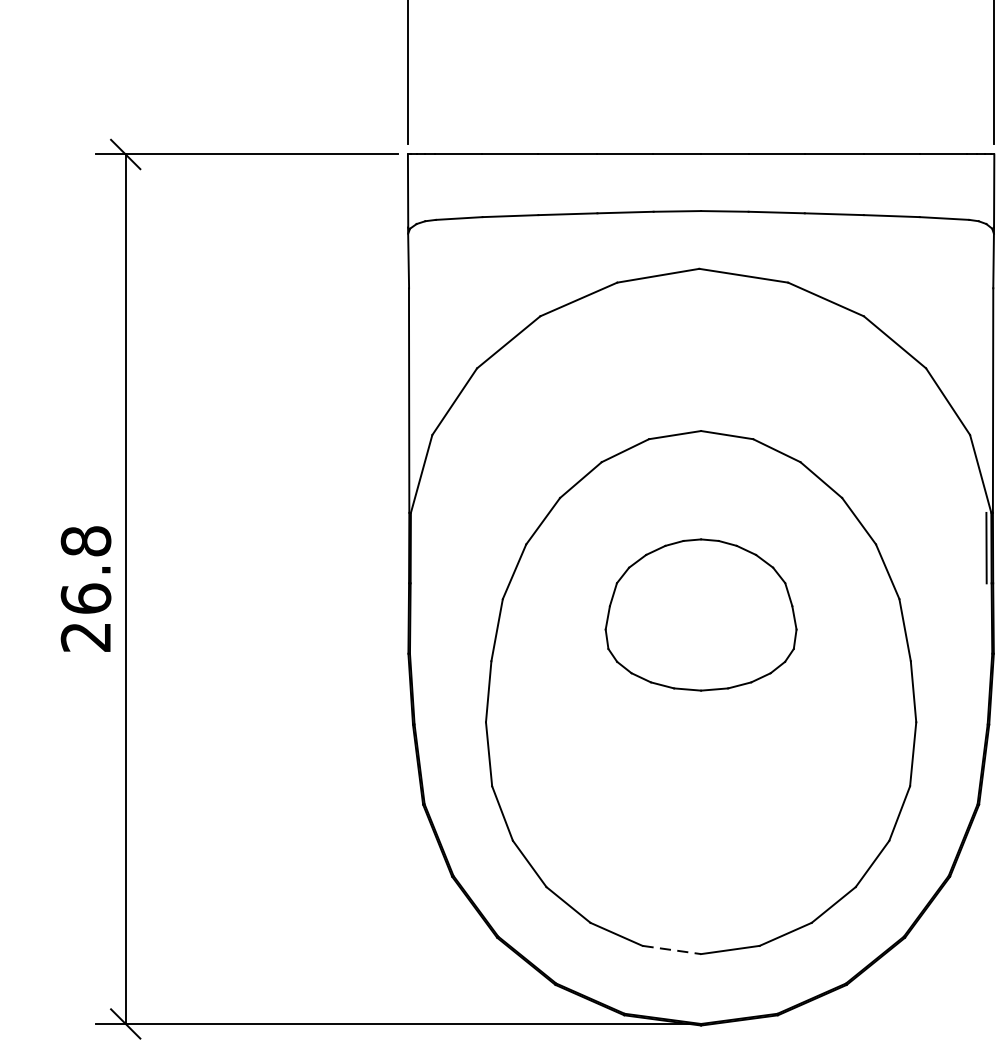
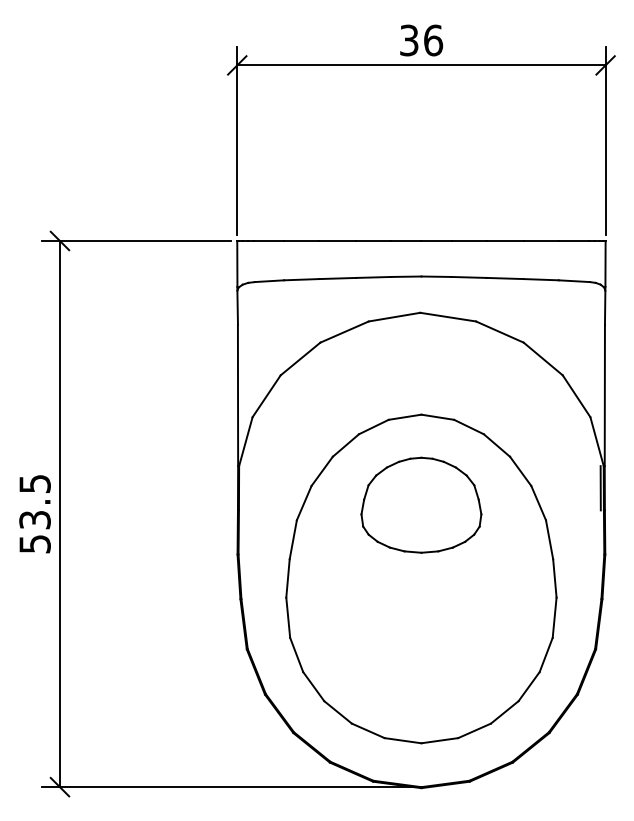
text: (85, 588) -> (34, 513), 26.8 -> 53.5
part: (701, 613) -> (421, 504), moved
line: (672, 949) -> (403, 740), dashed -> solid

